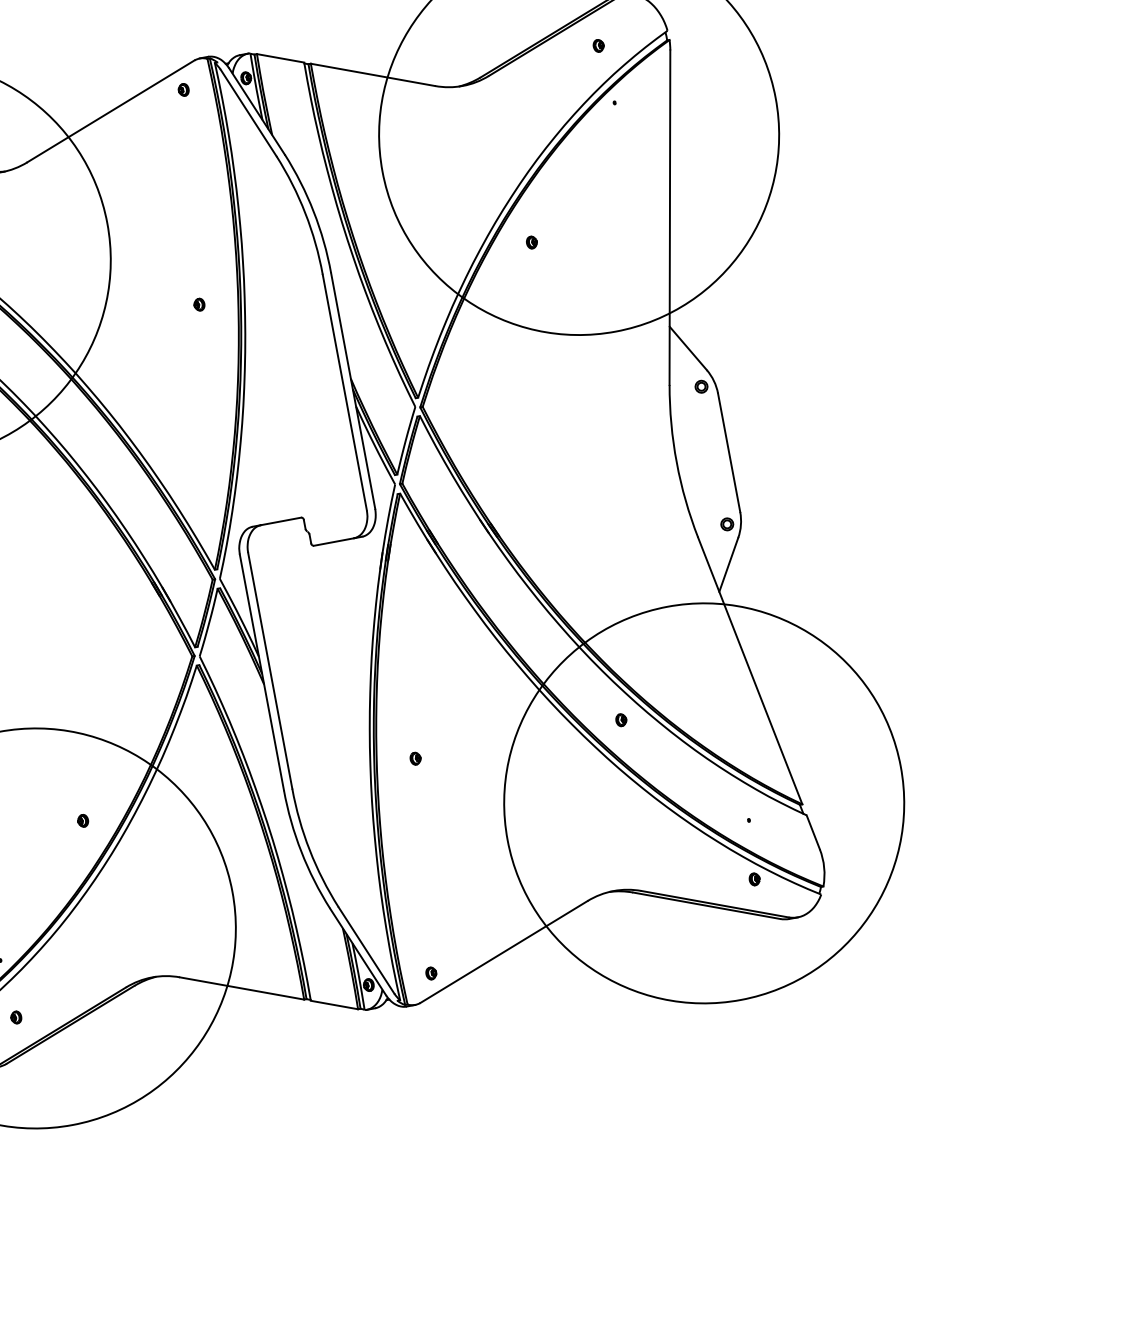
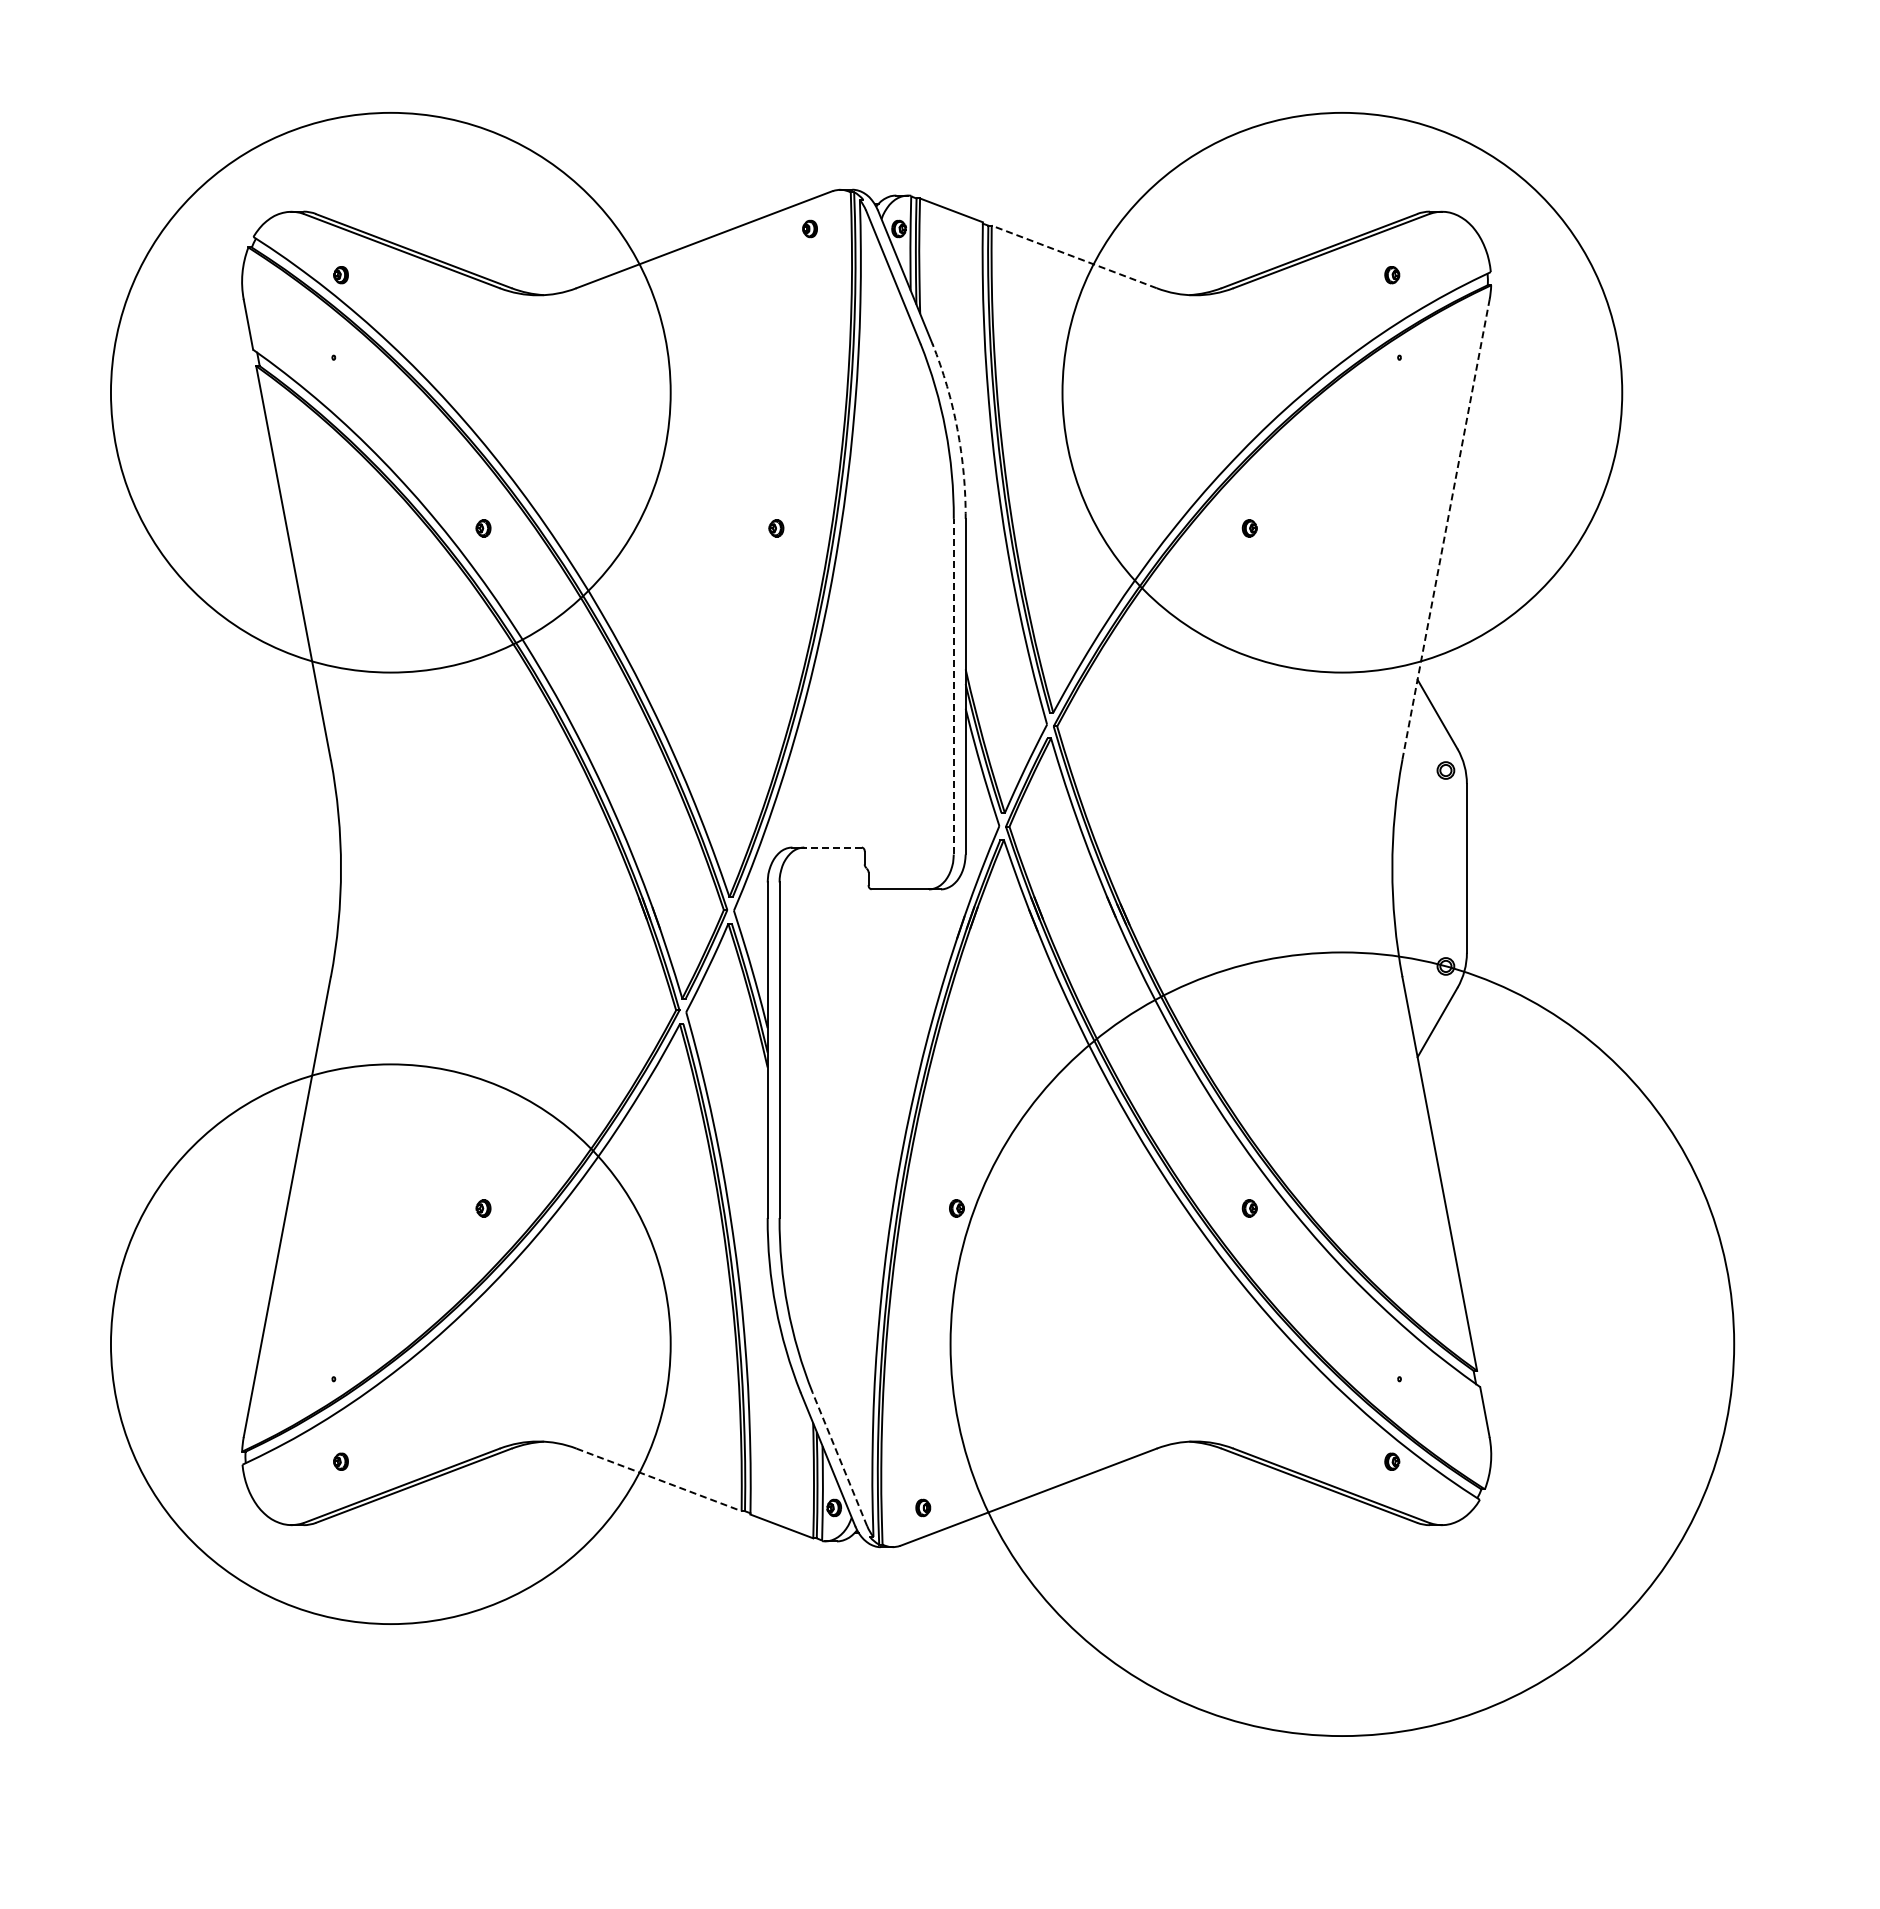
line: (372, 74) -> (1073, 256), solid -> dashed
arc: (313, 211) -> (957, 429), solid -> dashed
line: (670, 217) -> (1446, 529), solid -> dashed
line: (344, 392) -> (953, 686), solid -> dashed
line: (281, 521) -> (833, 847), solid -> dashed
circle: (704, 803) -> (1342, 1344), size x1.4
line: (366, 950) -> (839, 1459), solid -> dashed
line: (242, 988) -> (659, 1480), solid -> dashed

